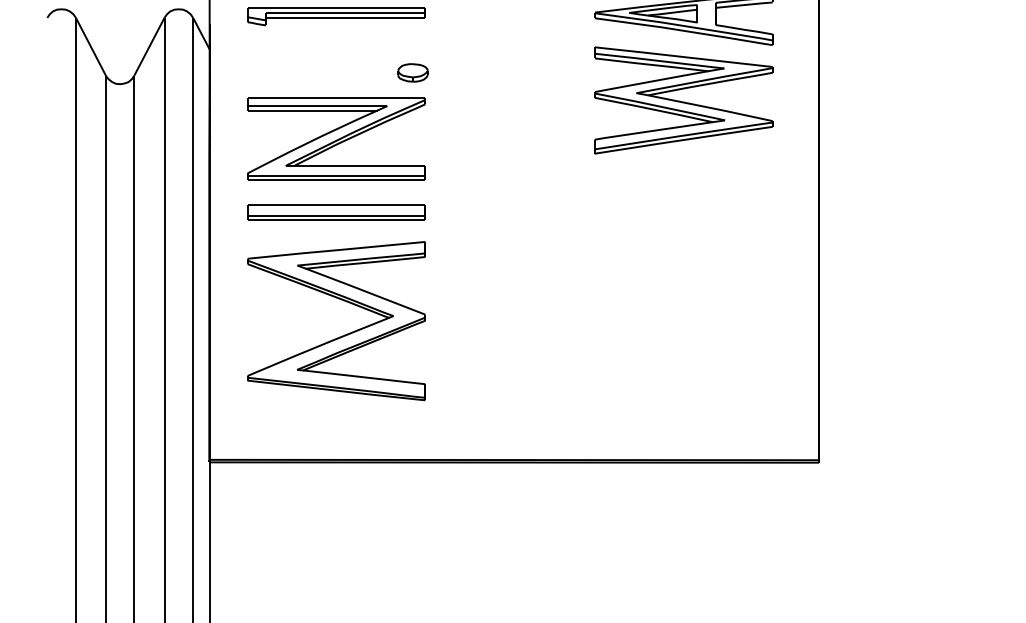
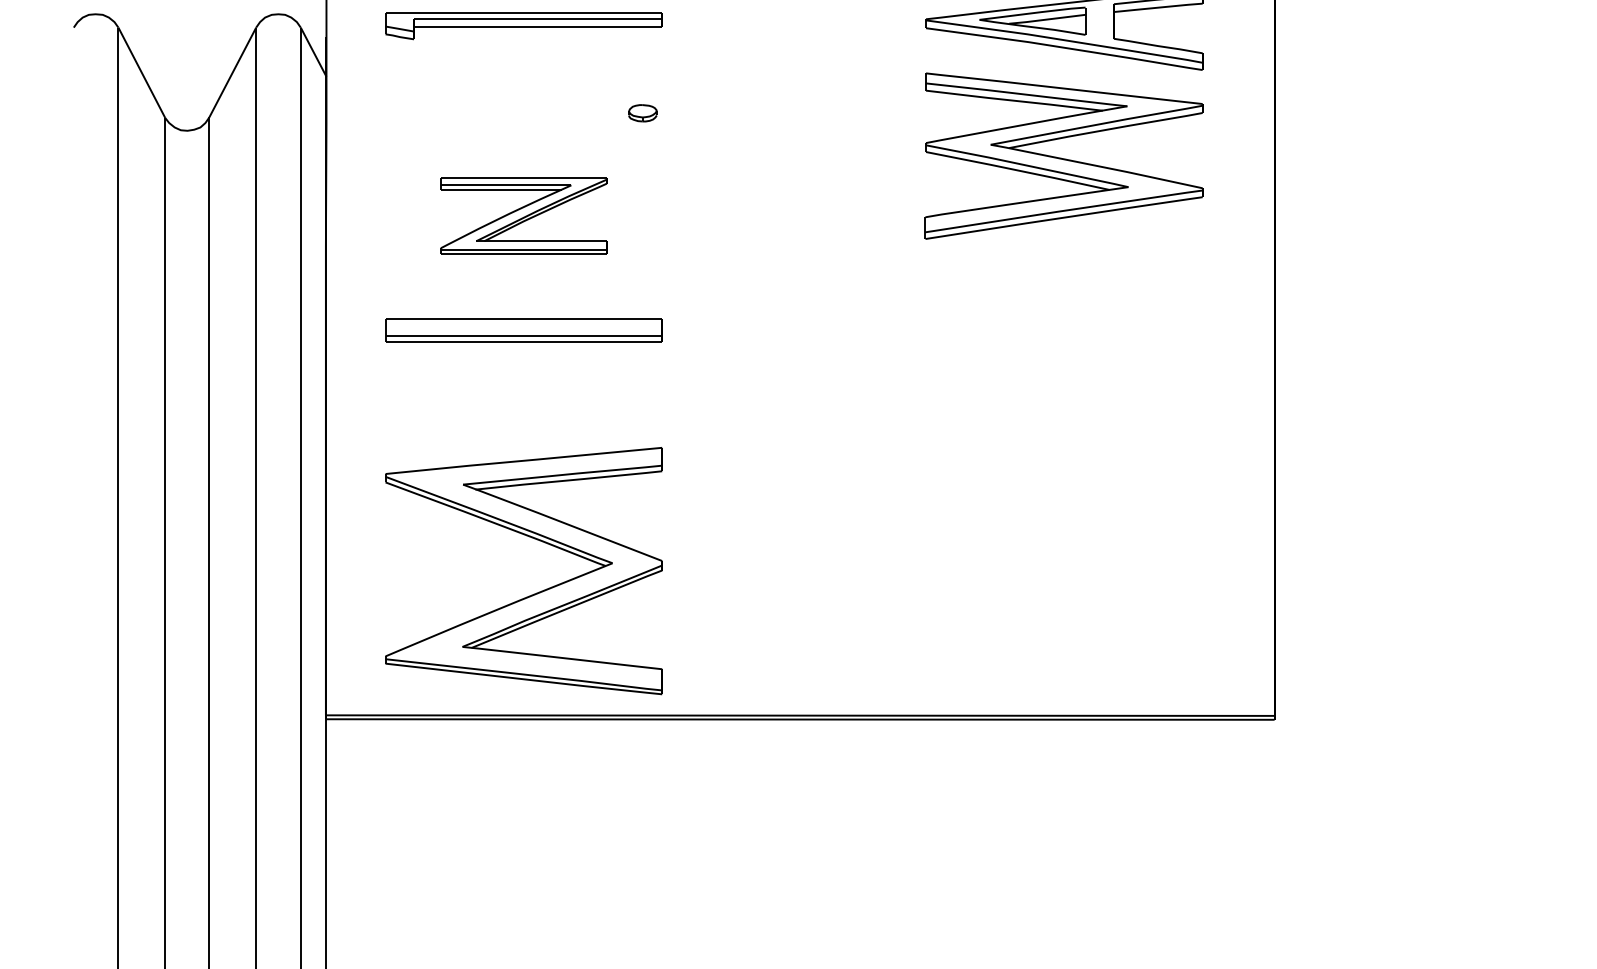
part: (412, 72) -> (642, 112), size x0.6
part: (336, 138) -> (523, 215), size x0.6
part: (342, 335) -> (533, 593), moved

